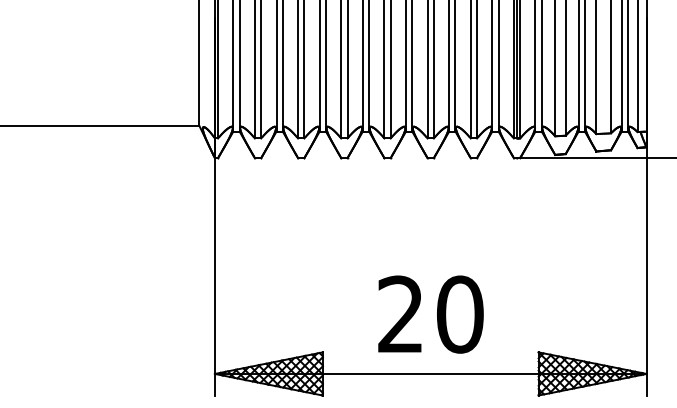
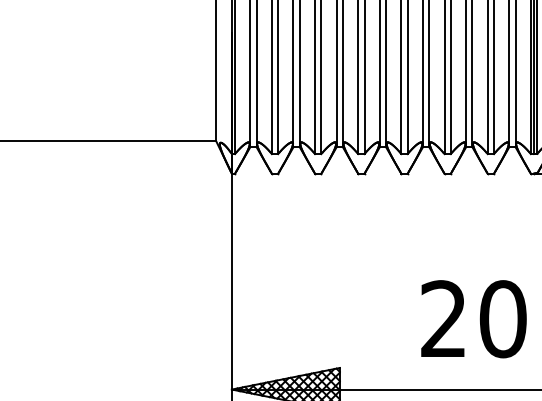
text: (430, 314) -> (473, 319), moved

